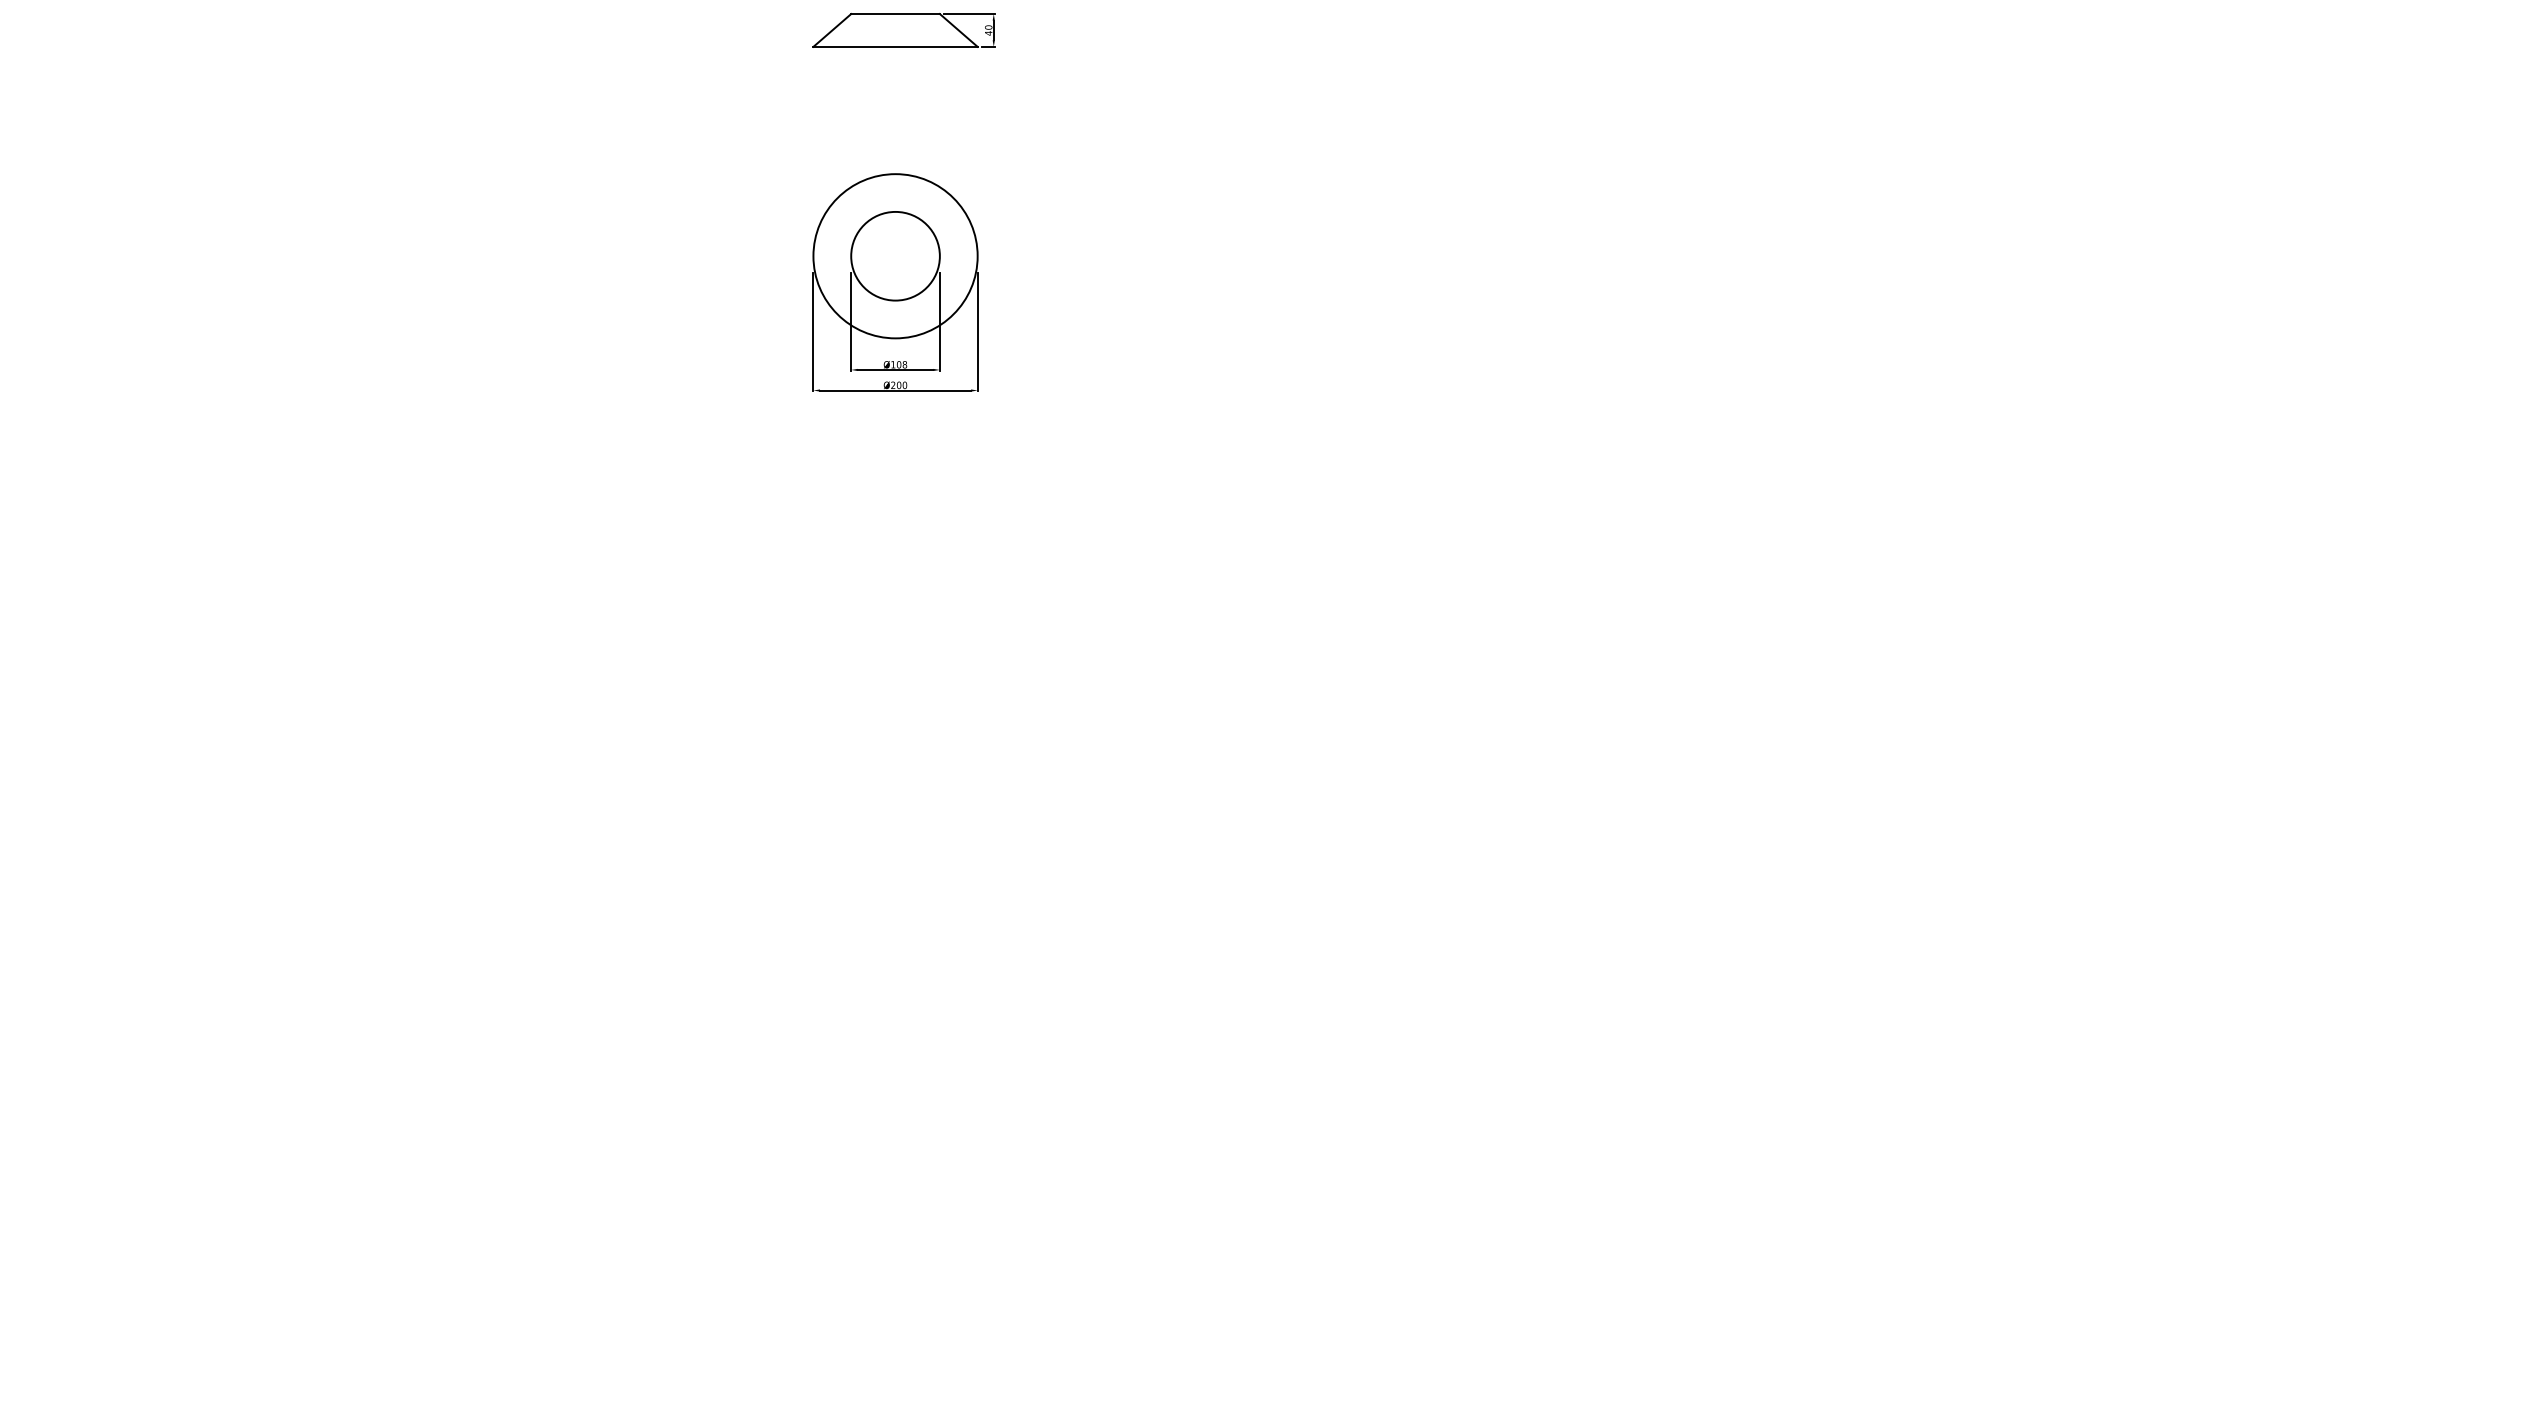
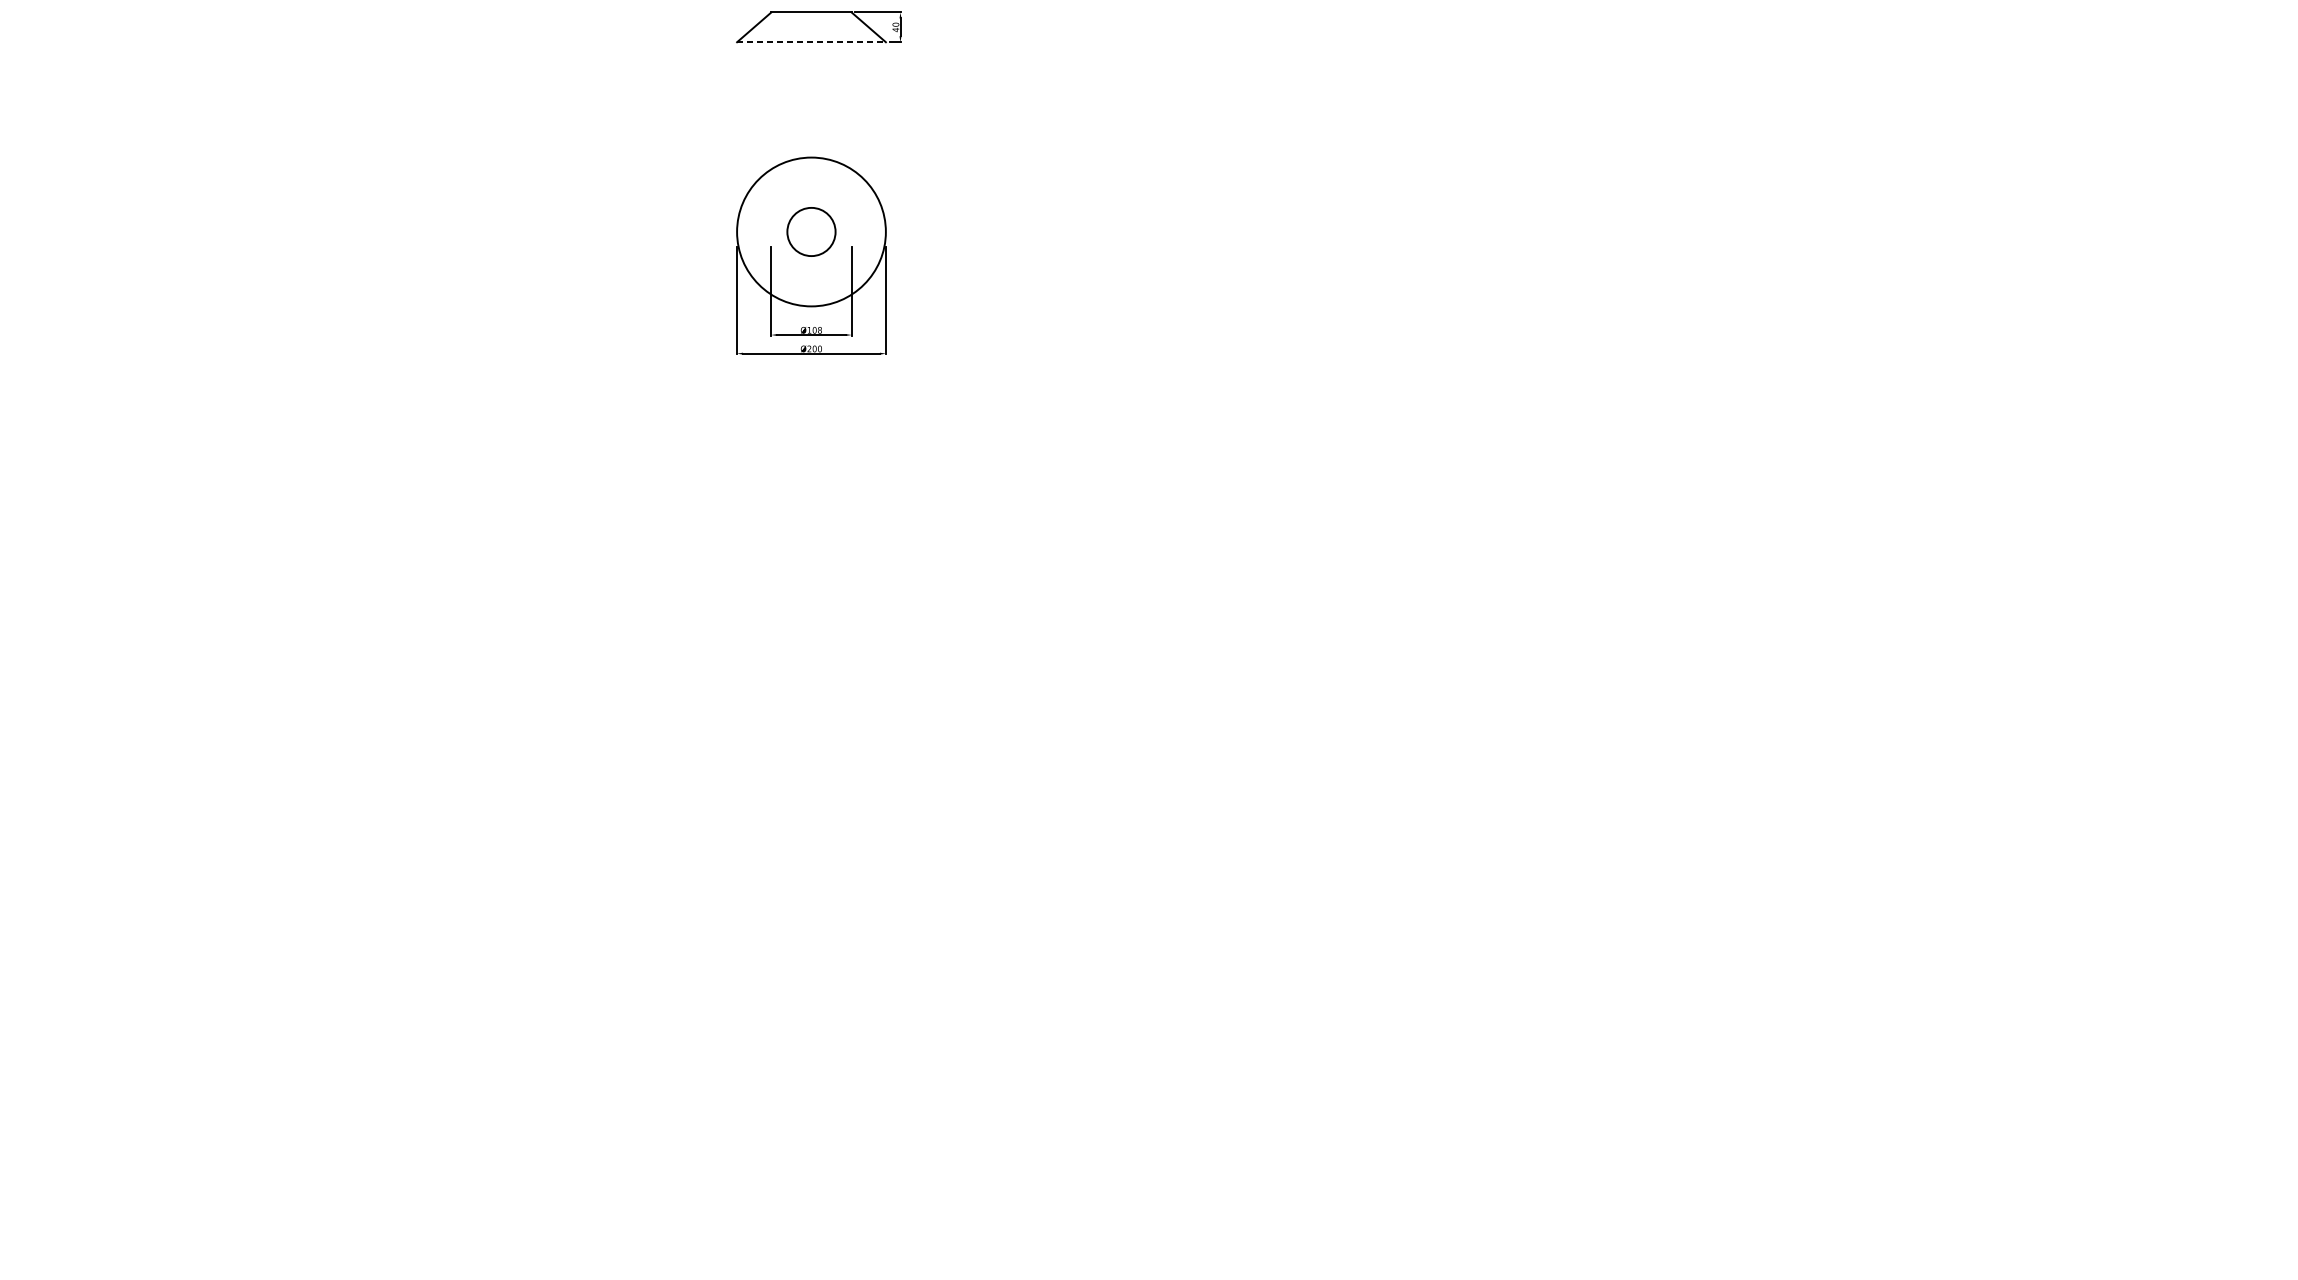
line: (896, 46) -> (812, 41), solid -> dashed
circle: (895, 255) -> (811, 231), size x0.6

